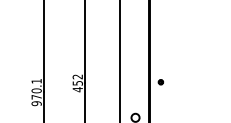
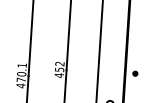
text: (36, 103) -> (20, 85), 970.1 -> 470.1

